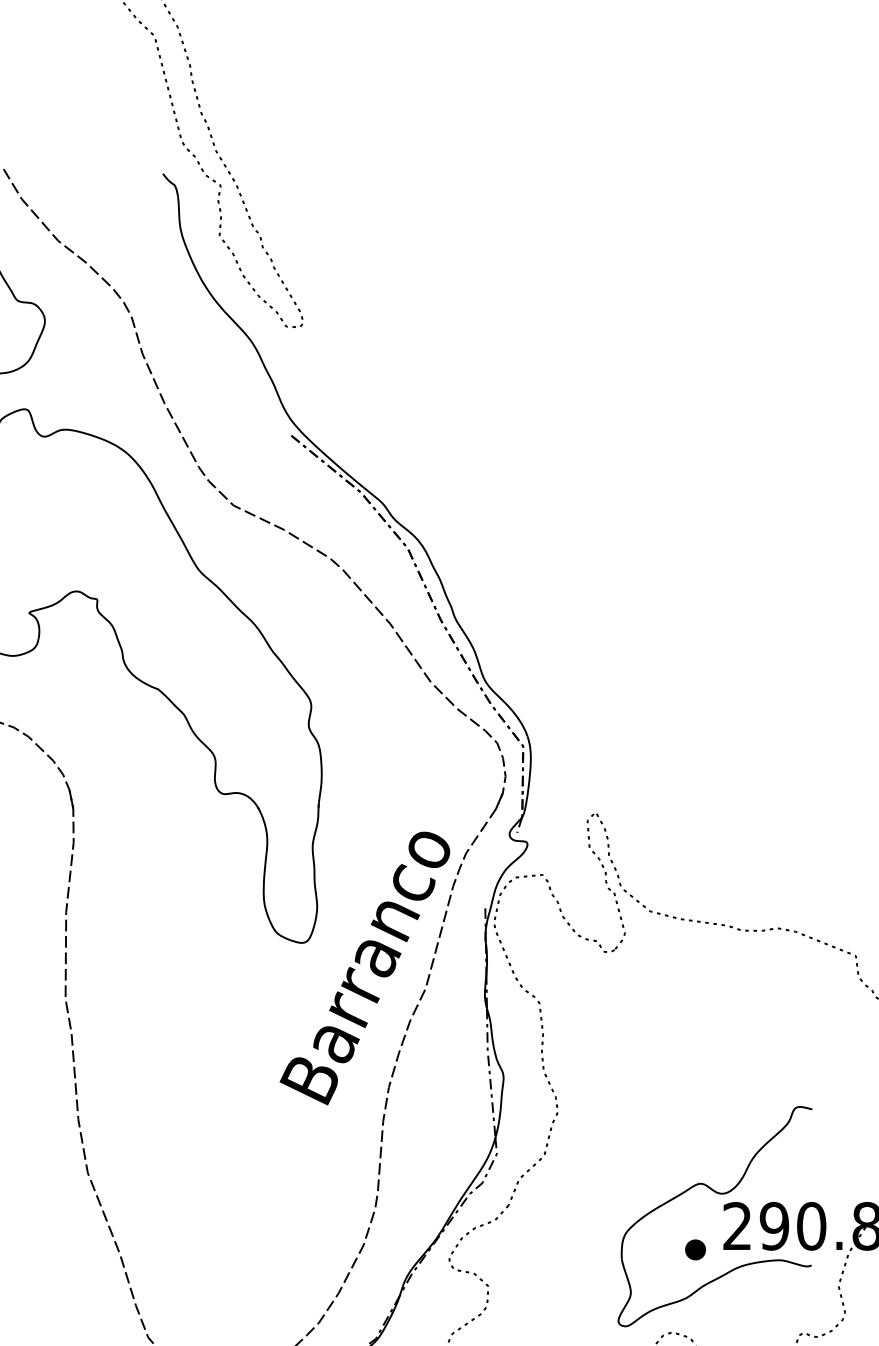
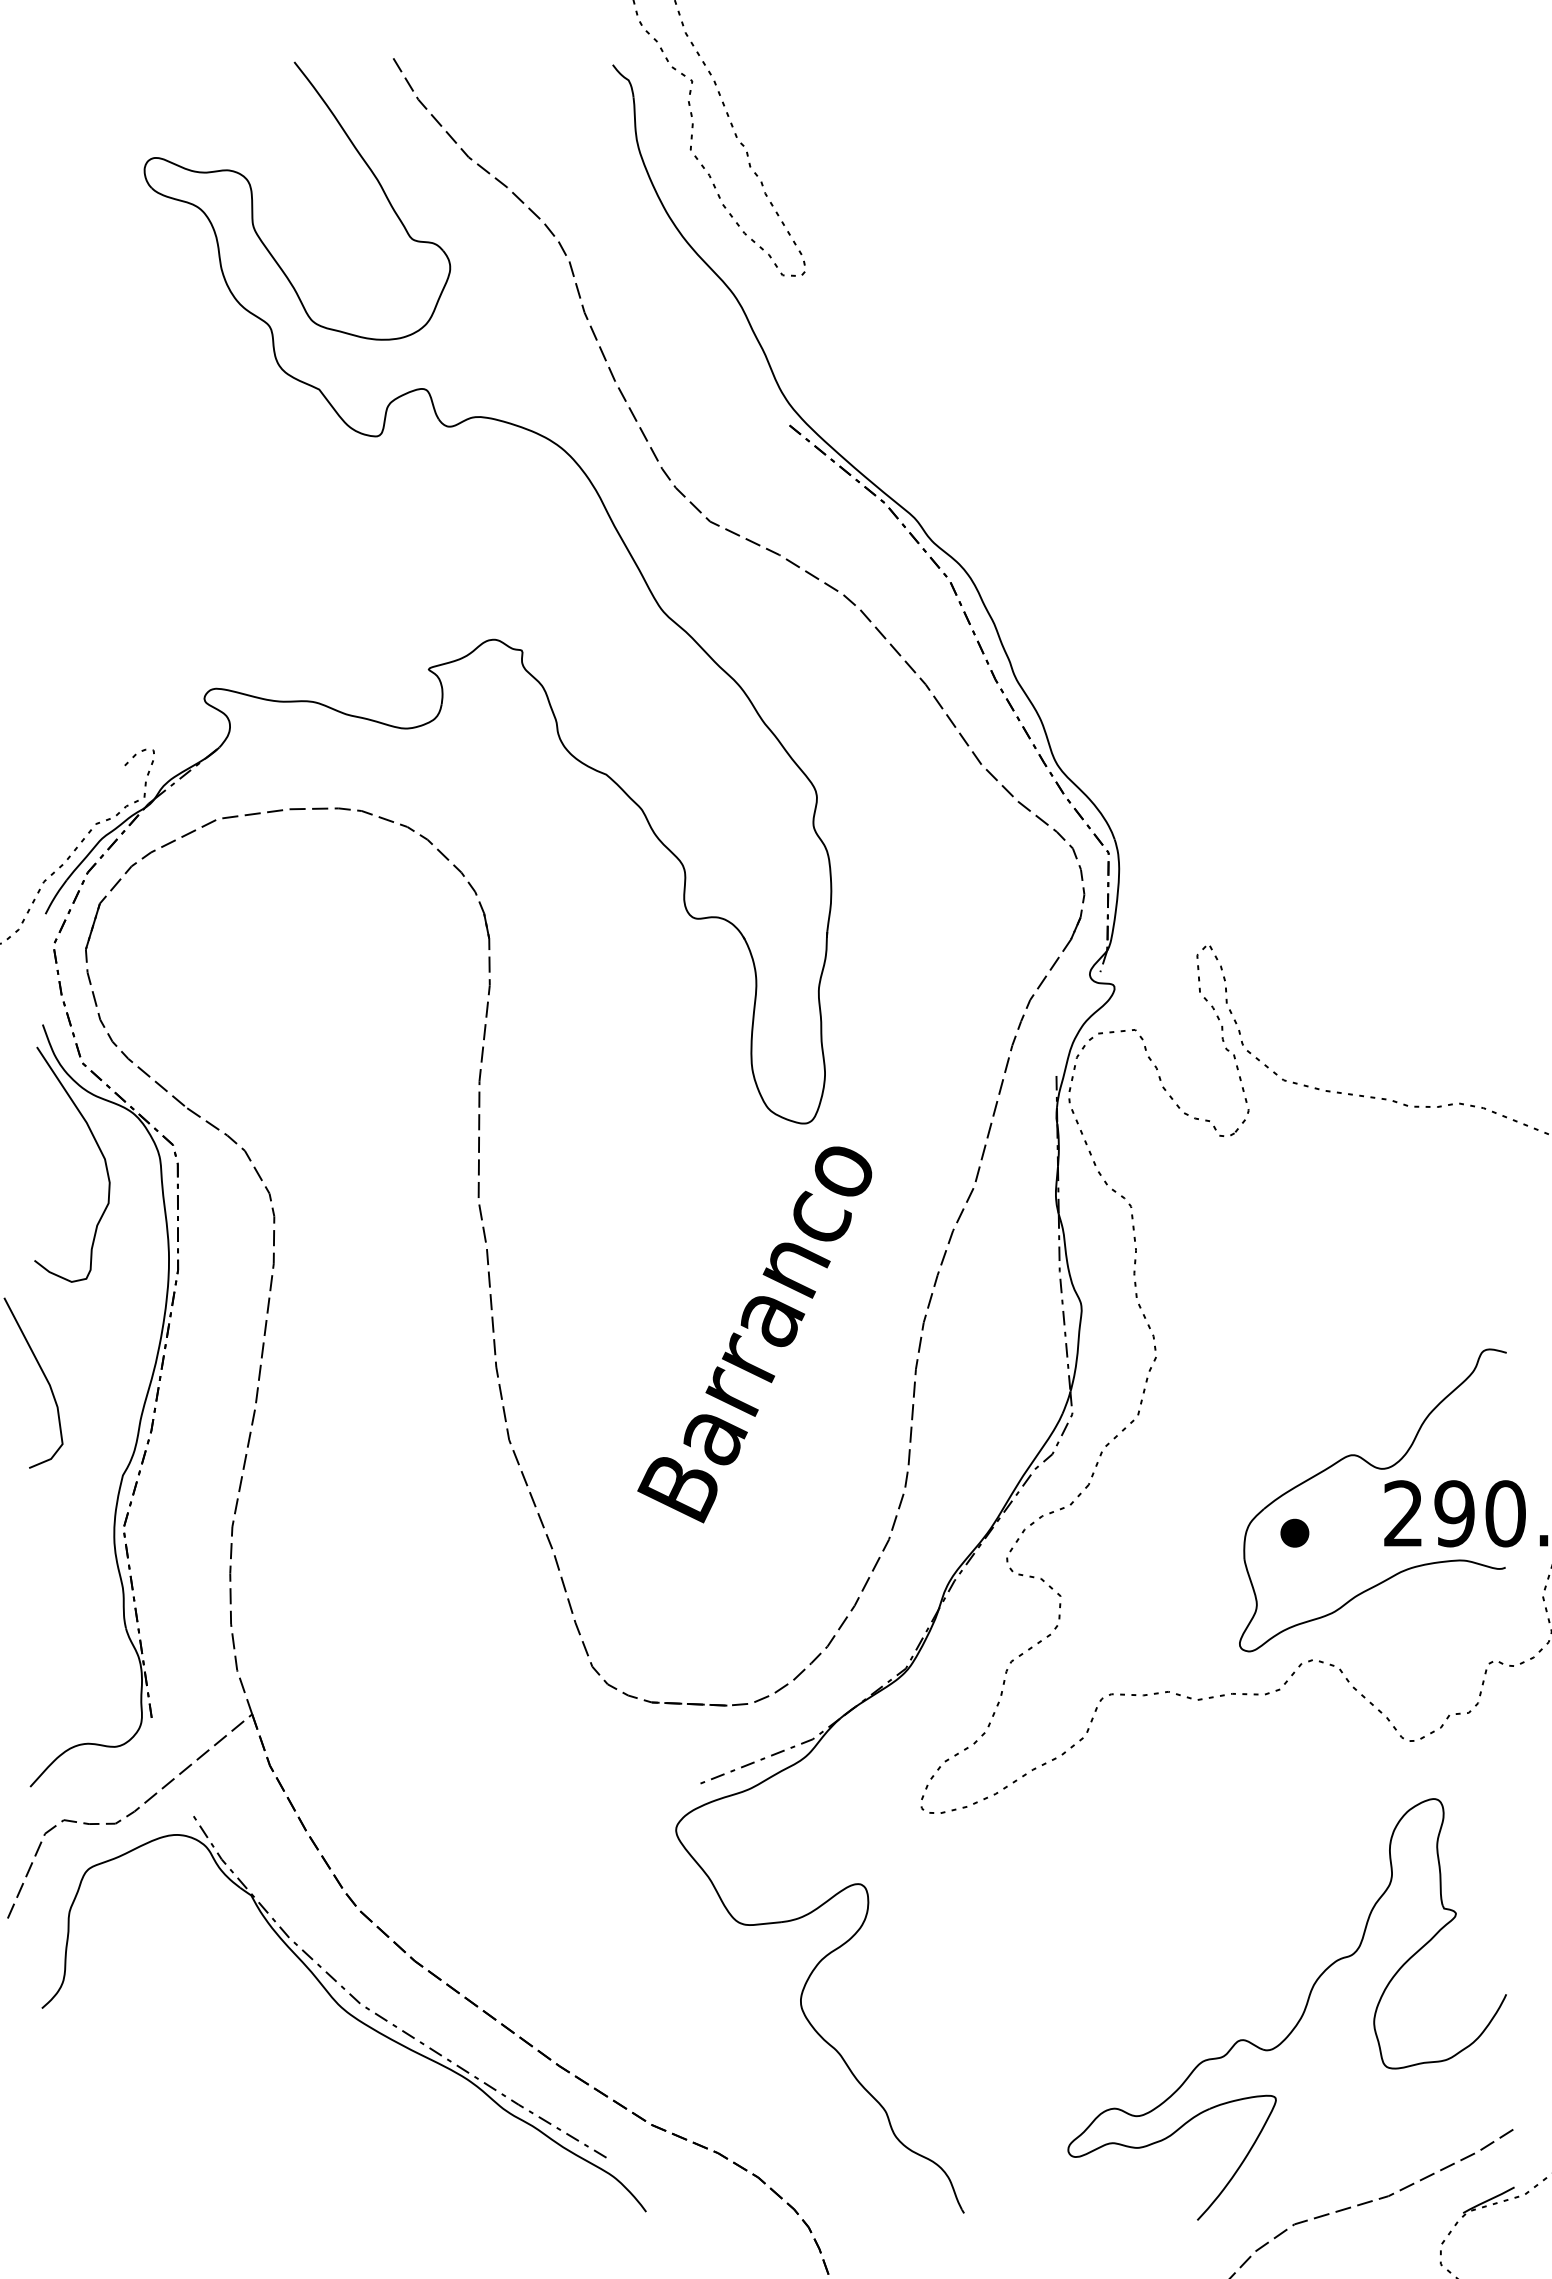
text: (364, 968) -> (754, 1334), moved
part: (695, 1249) -> (1294, 1532), moved

